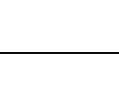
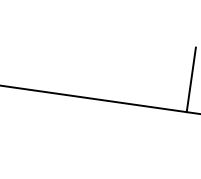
line: (97, 35) -> (190, 79), added

